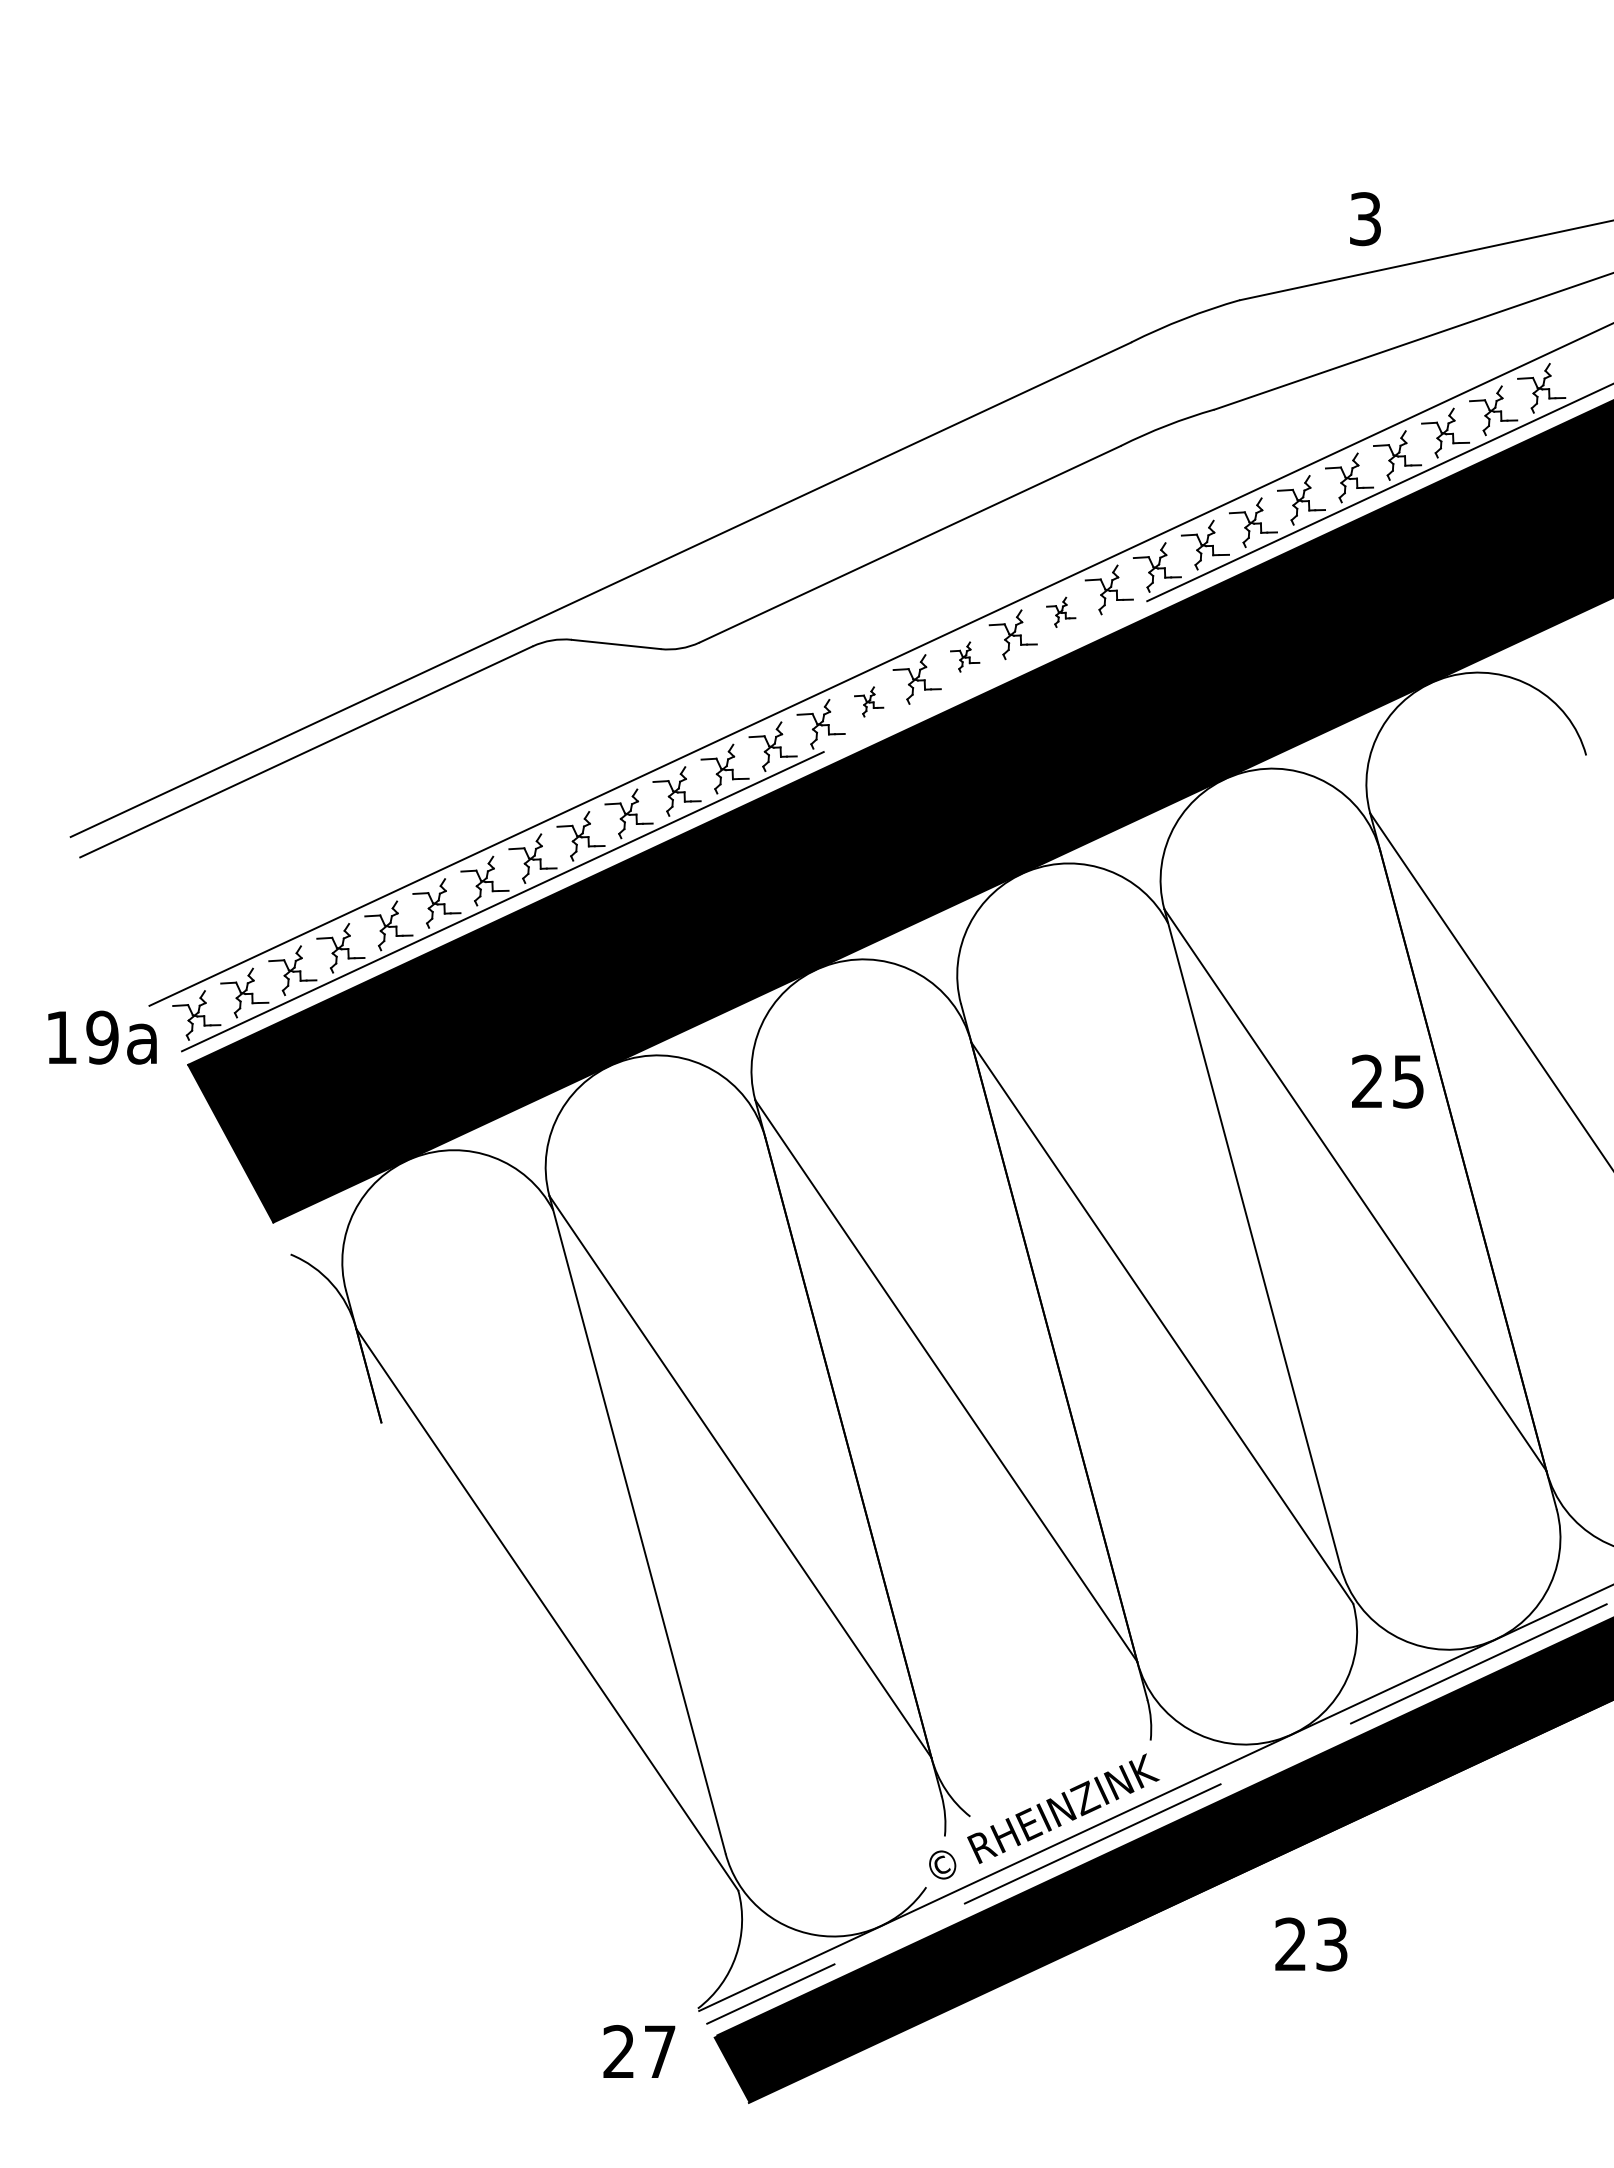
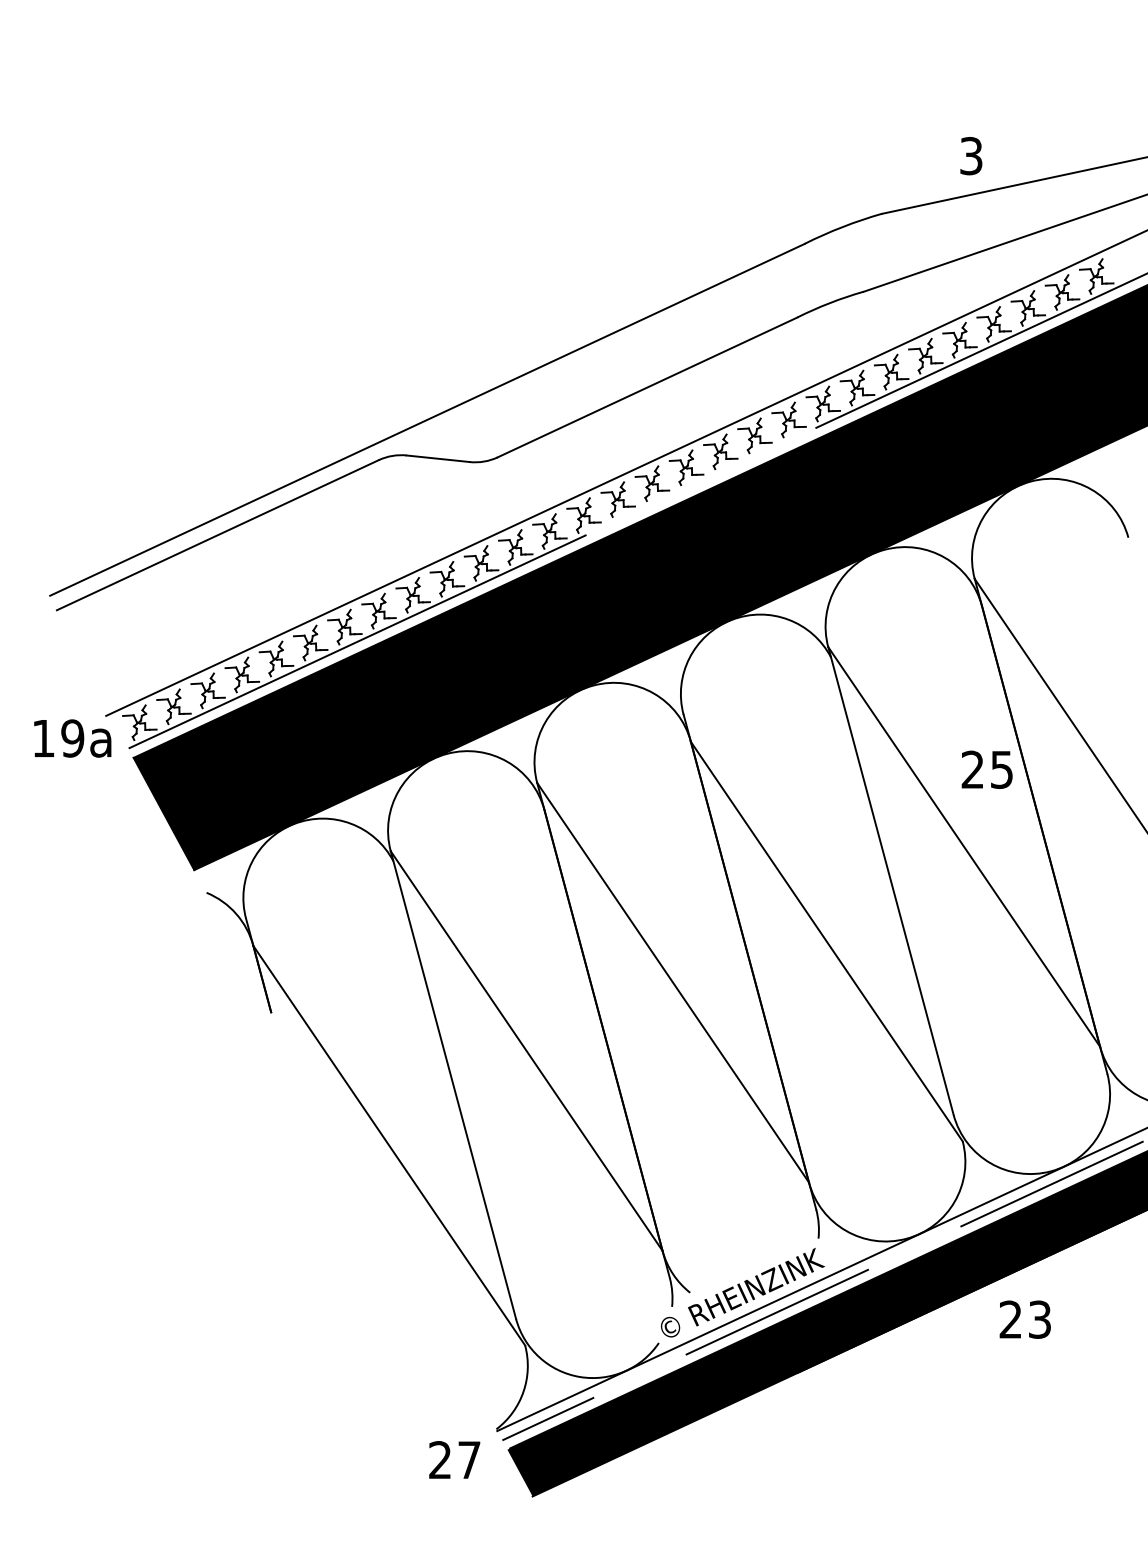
part: (1060, 612) -> (754, 436), size x1.67
part: (964, 656) -> (686, 467), size x1.67
part: (868, 701) -> (617, 499), size x1.67
text: (1311, 1944) -> (1025, 1319), moved

